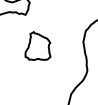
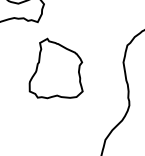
part: (37, 45) -> (55, 67), size x1.43

